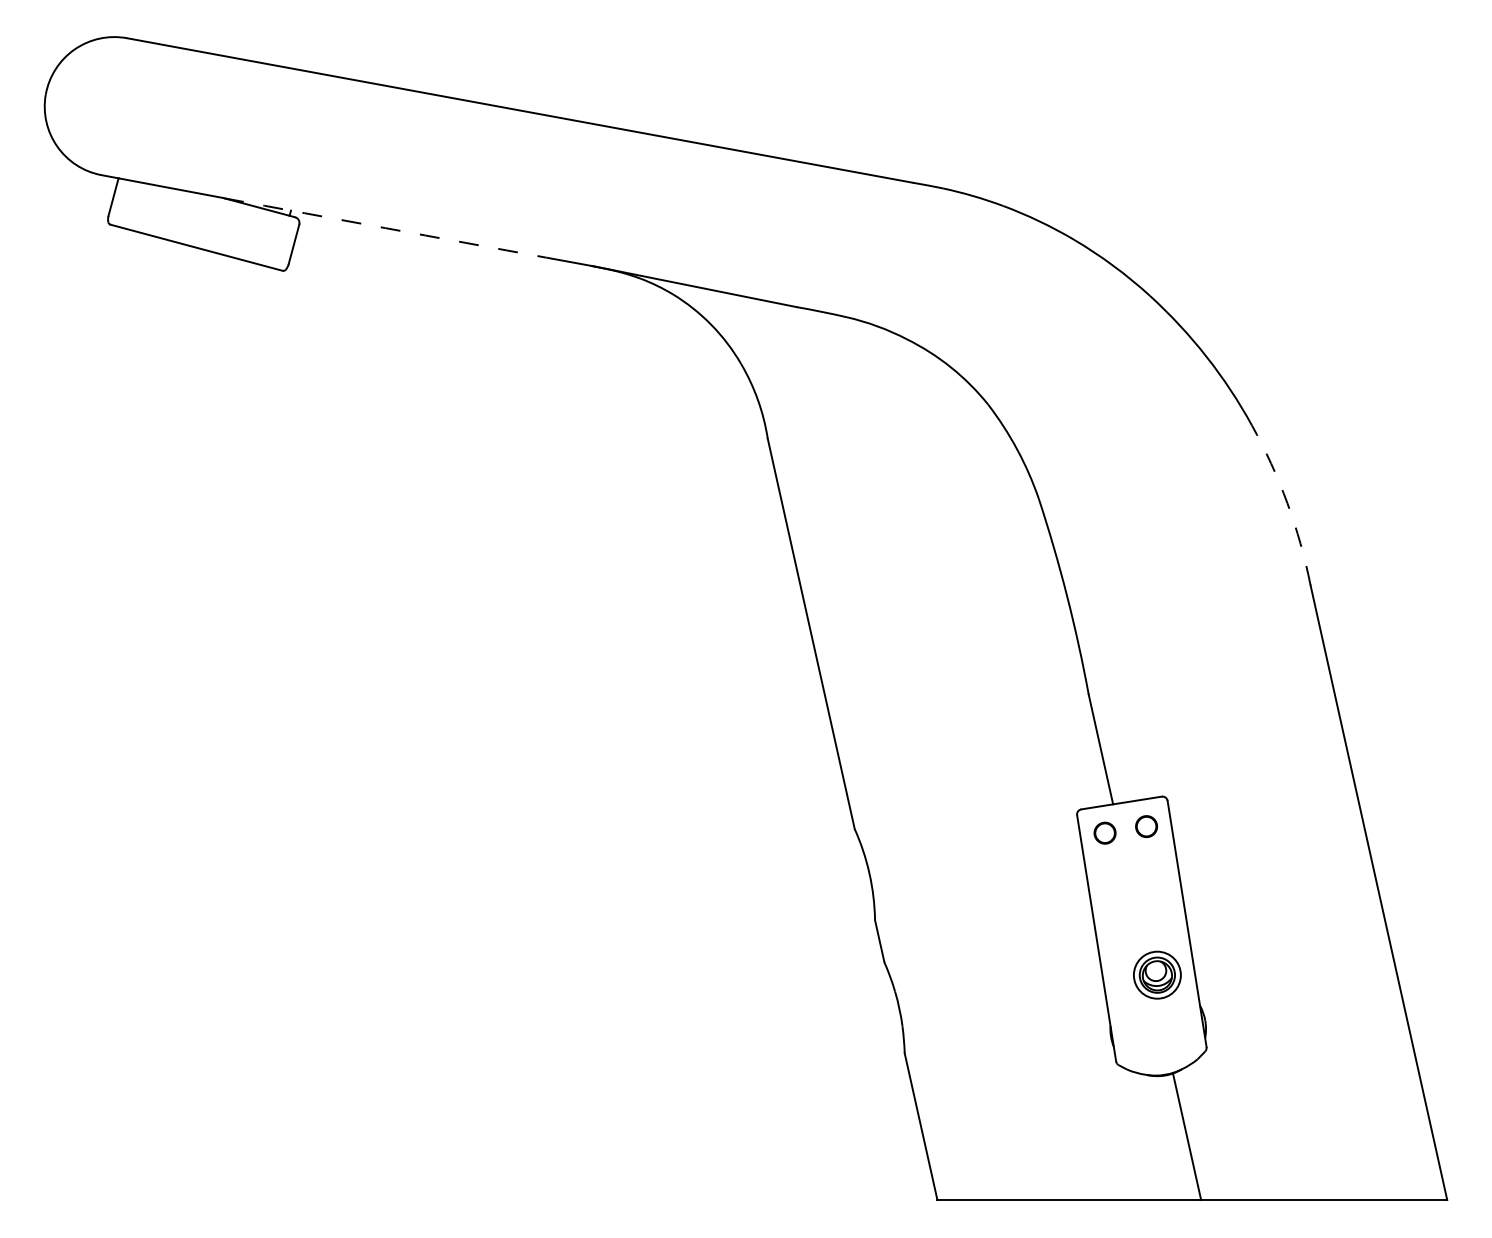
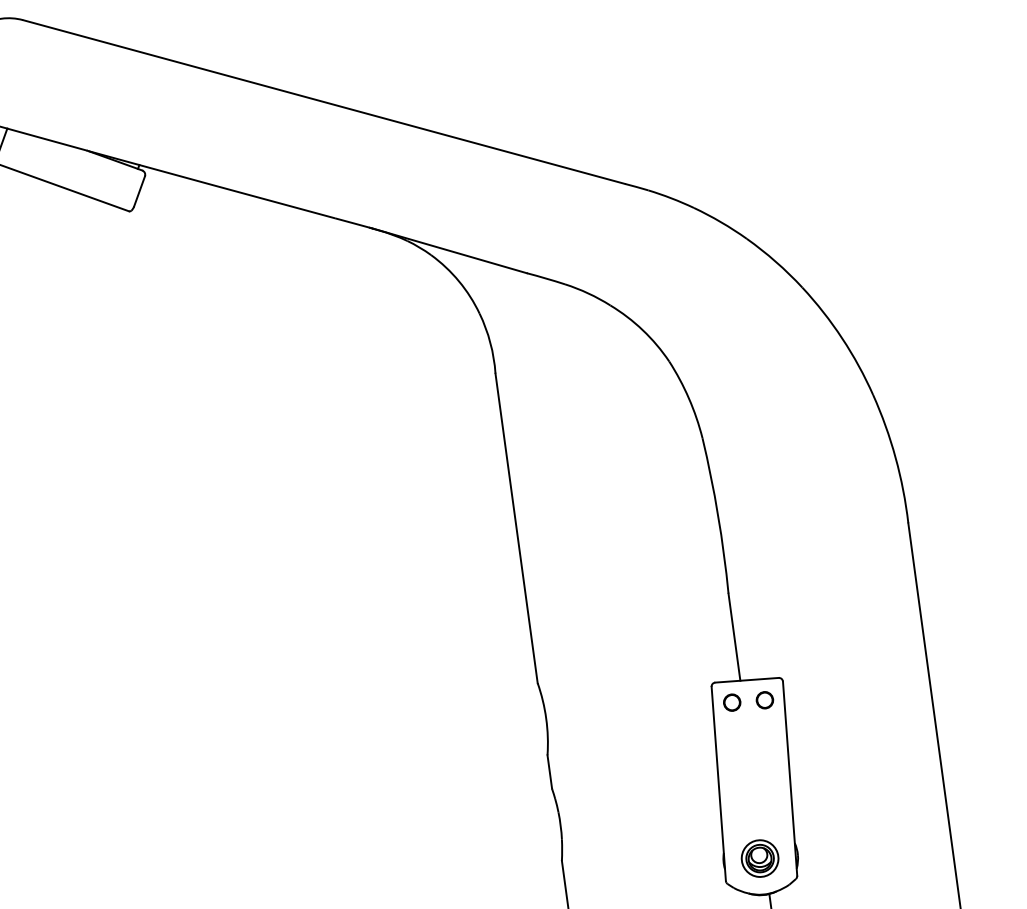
arc: (385, 228) -> (211, 185), dashed -> solid
arc: (1287, 503) -> (895, 458), dashed -> solid
part: (1157, 974) -> (760, 858), moved

